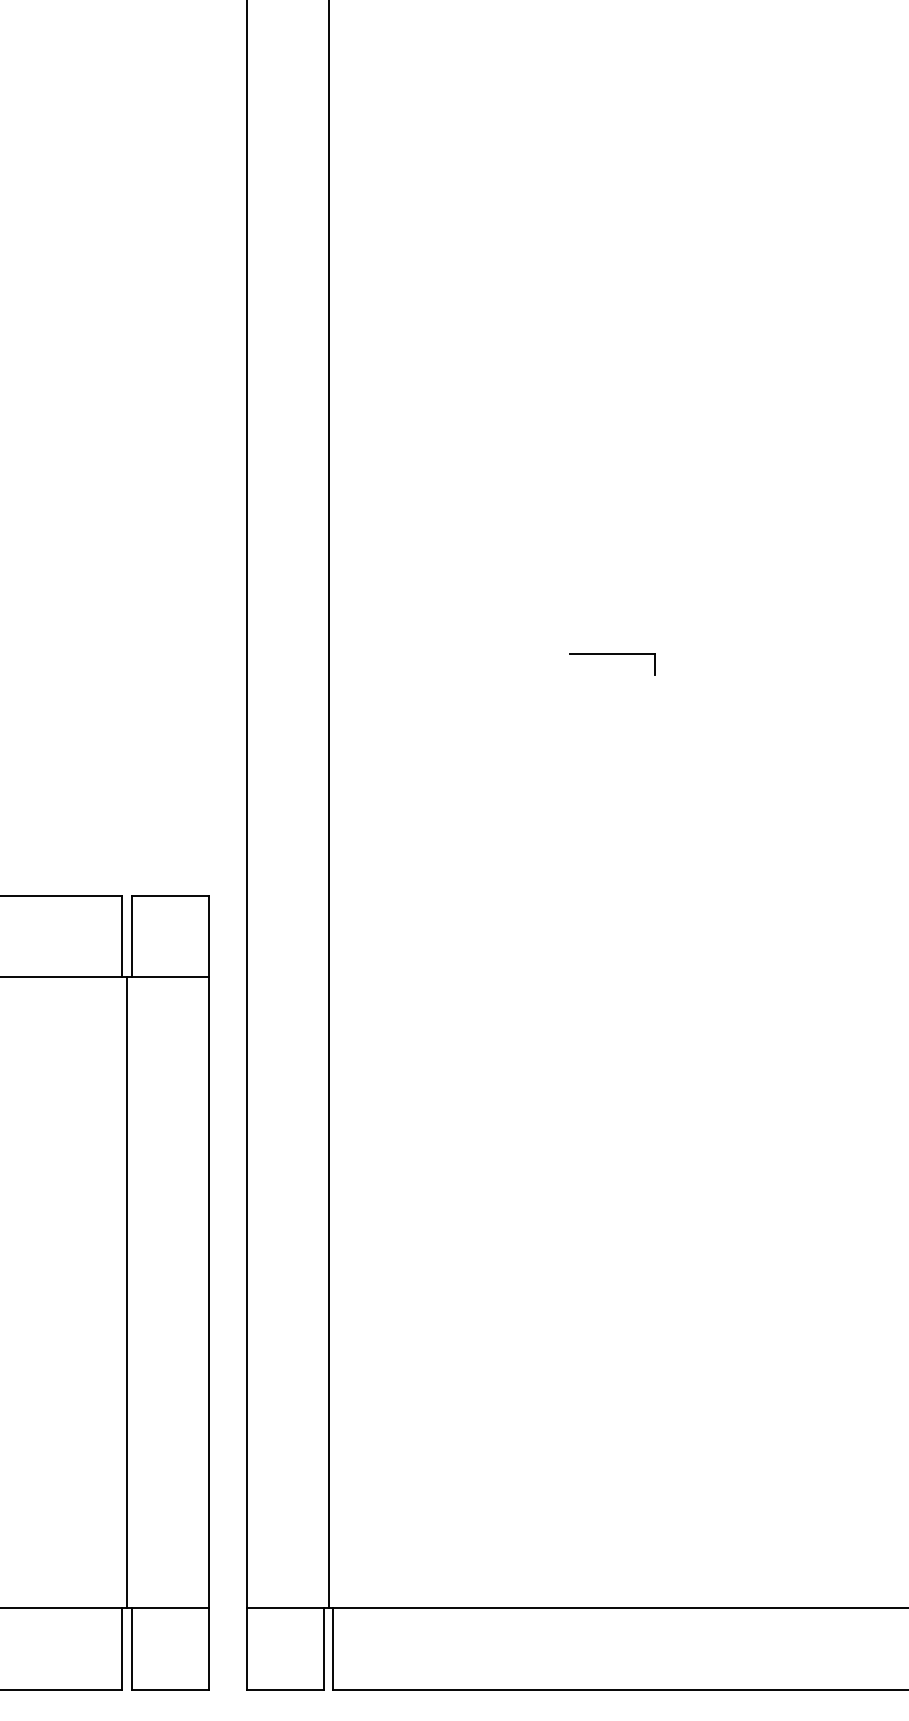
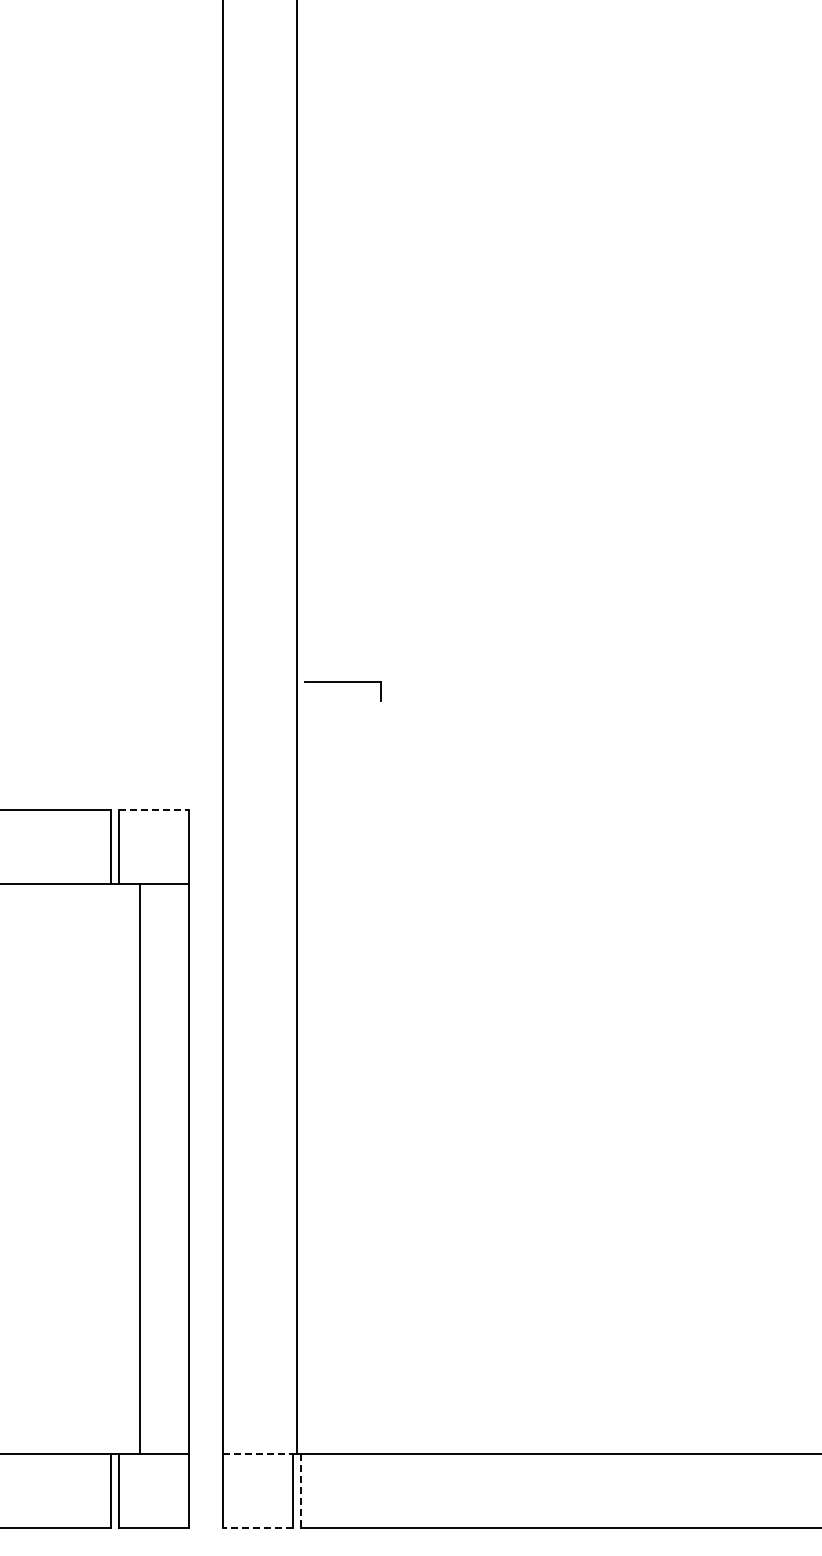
part: (612, 654) -> (342, 682), moved
line: (170, 895) -> (154, 809), solid -> dashed
line: (126, 1292) -> (139, 1168), moved
line: (284, 1607) -> (257, 1453), solid -> dashed
line: (333, 1648) -> (301, 1490), solid -> dashed
line: (284, 1689) -> (257, 1527), solid -> dashed

